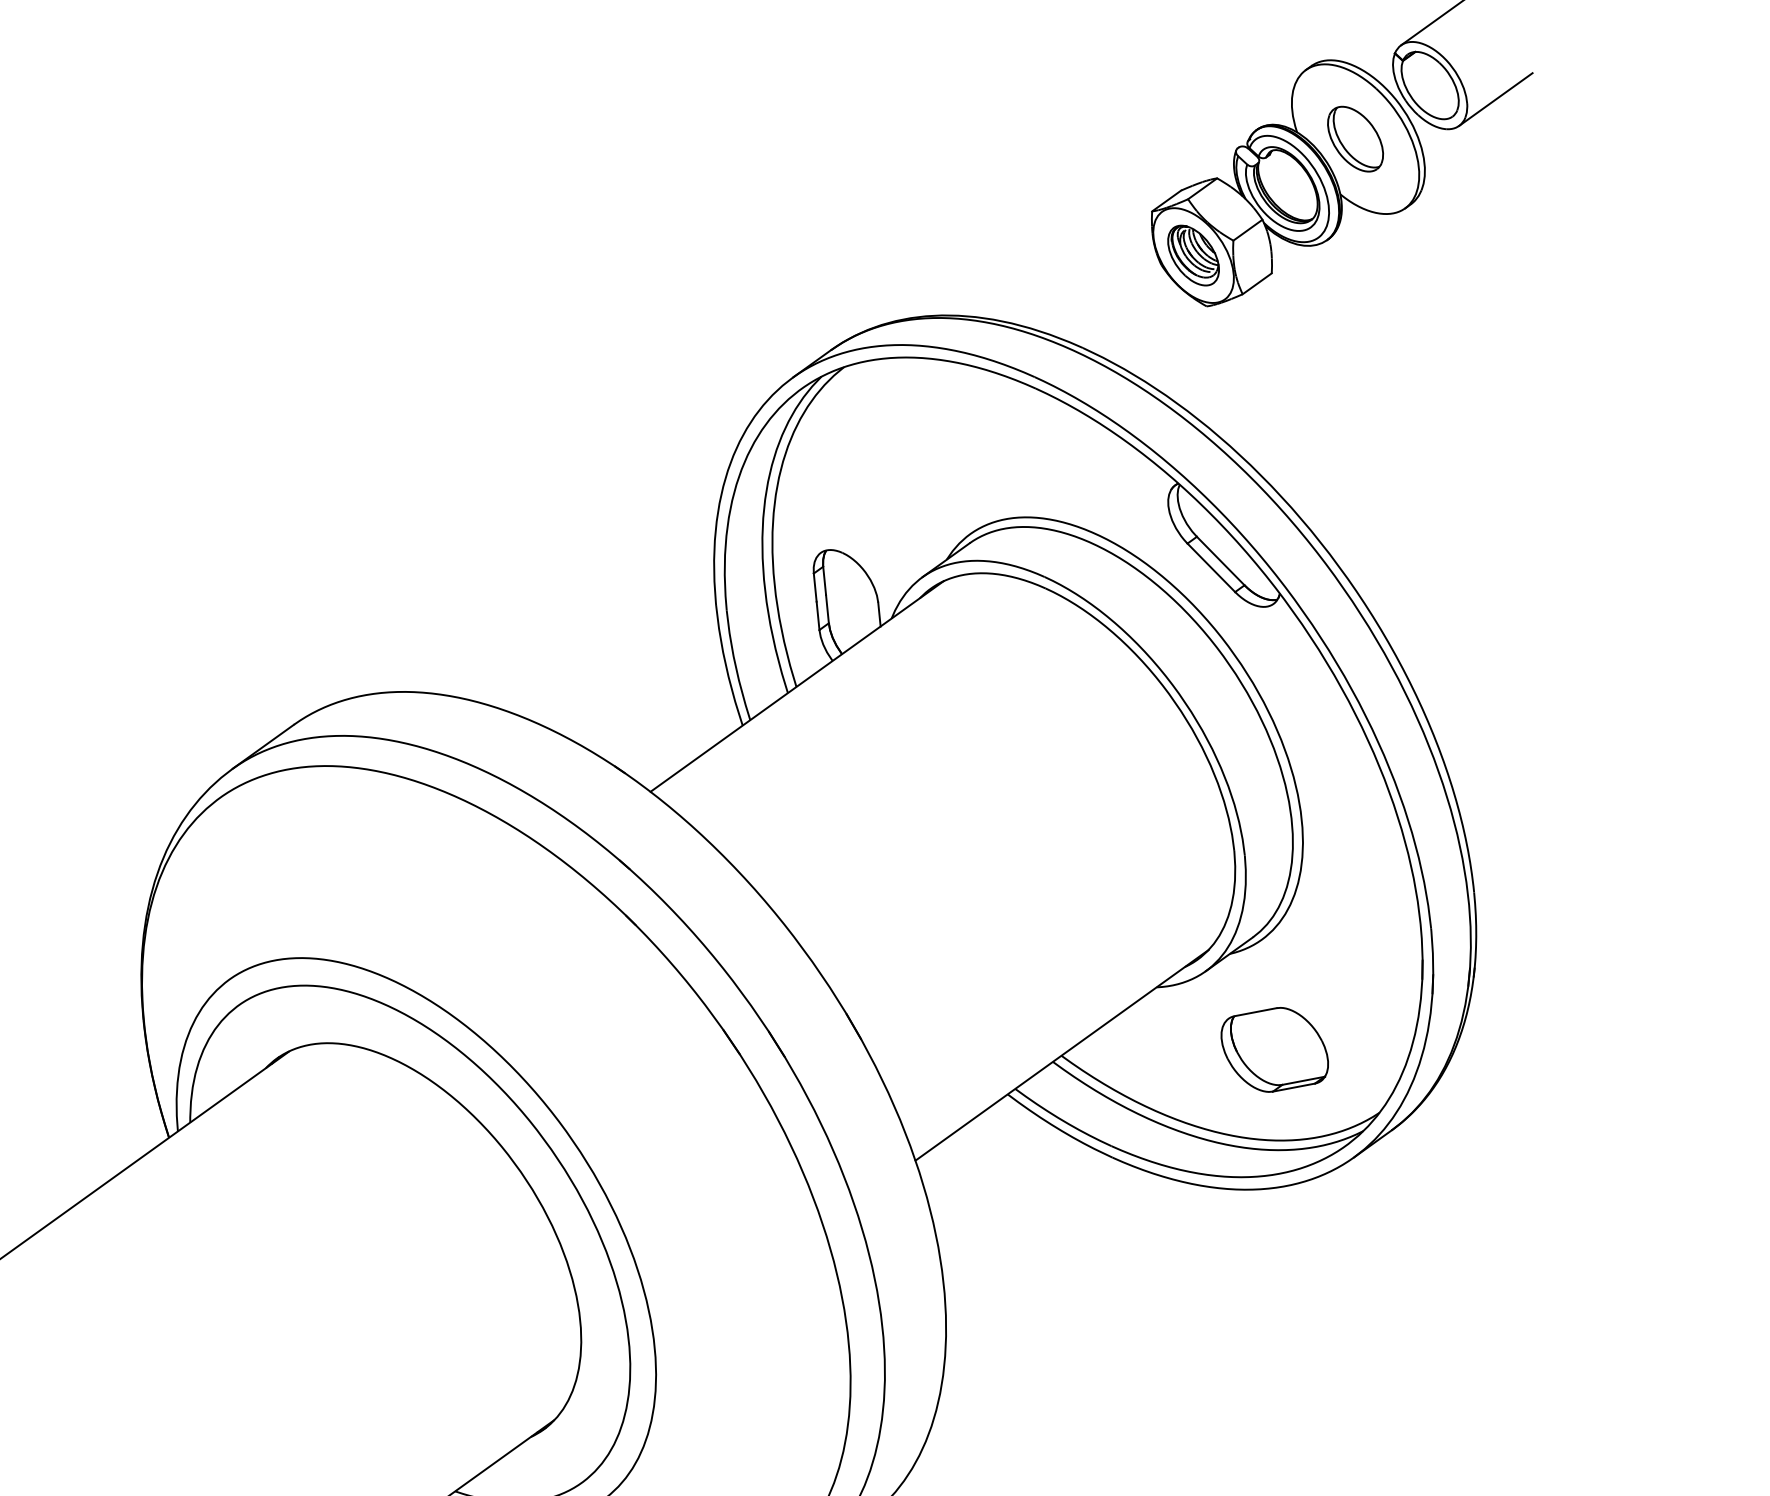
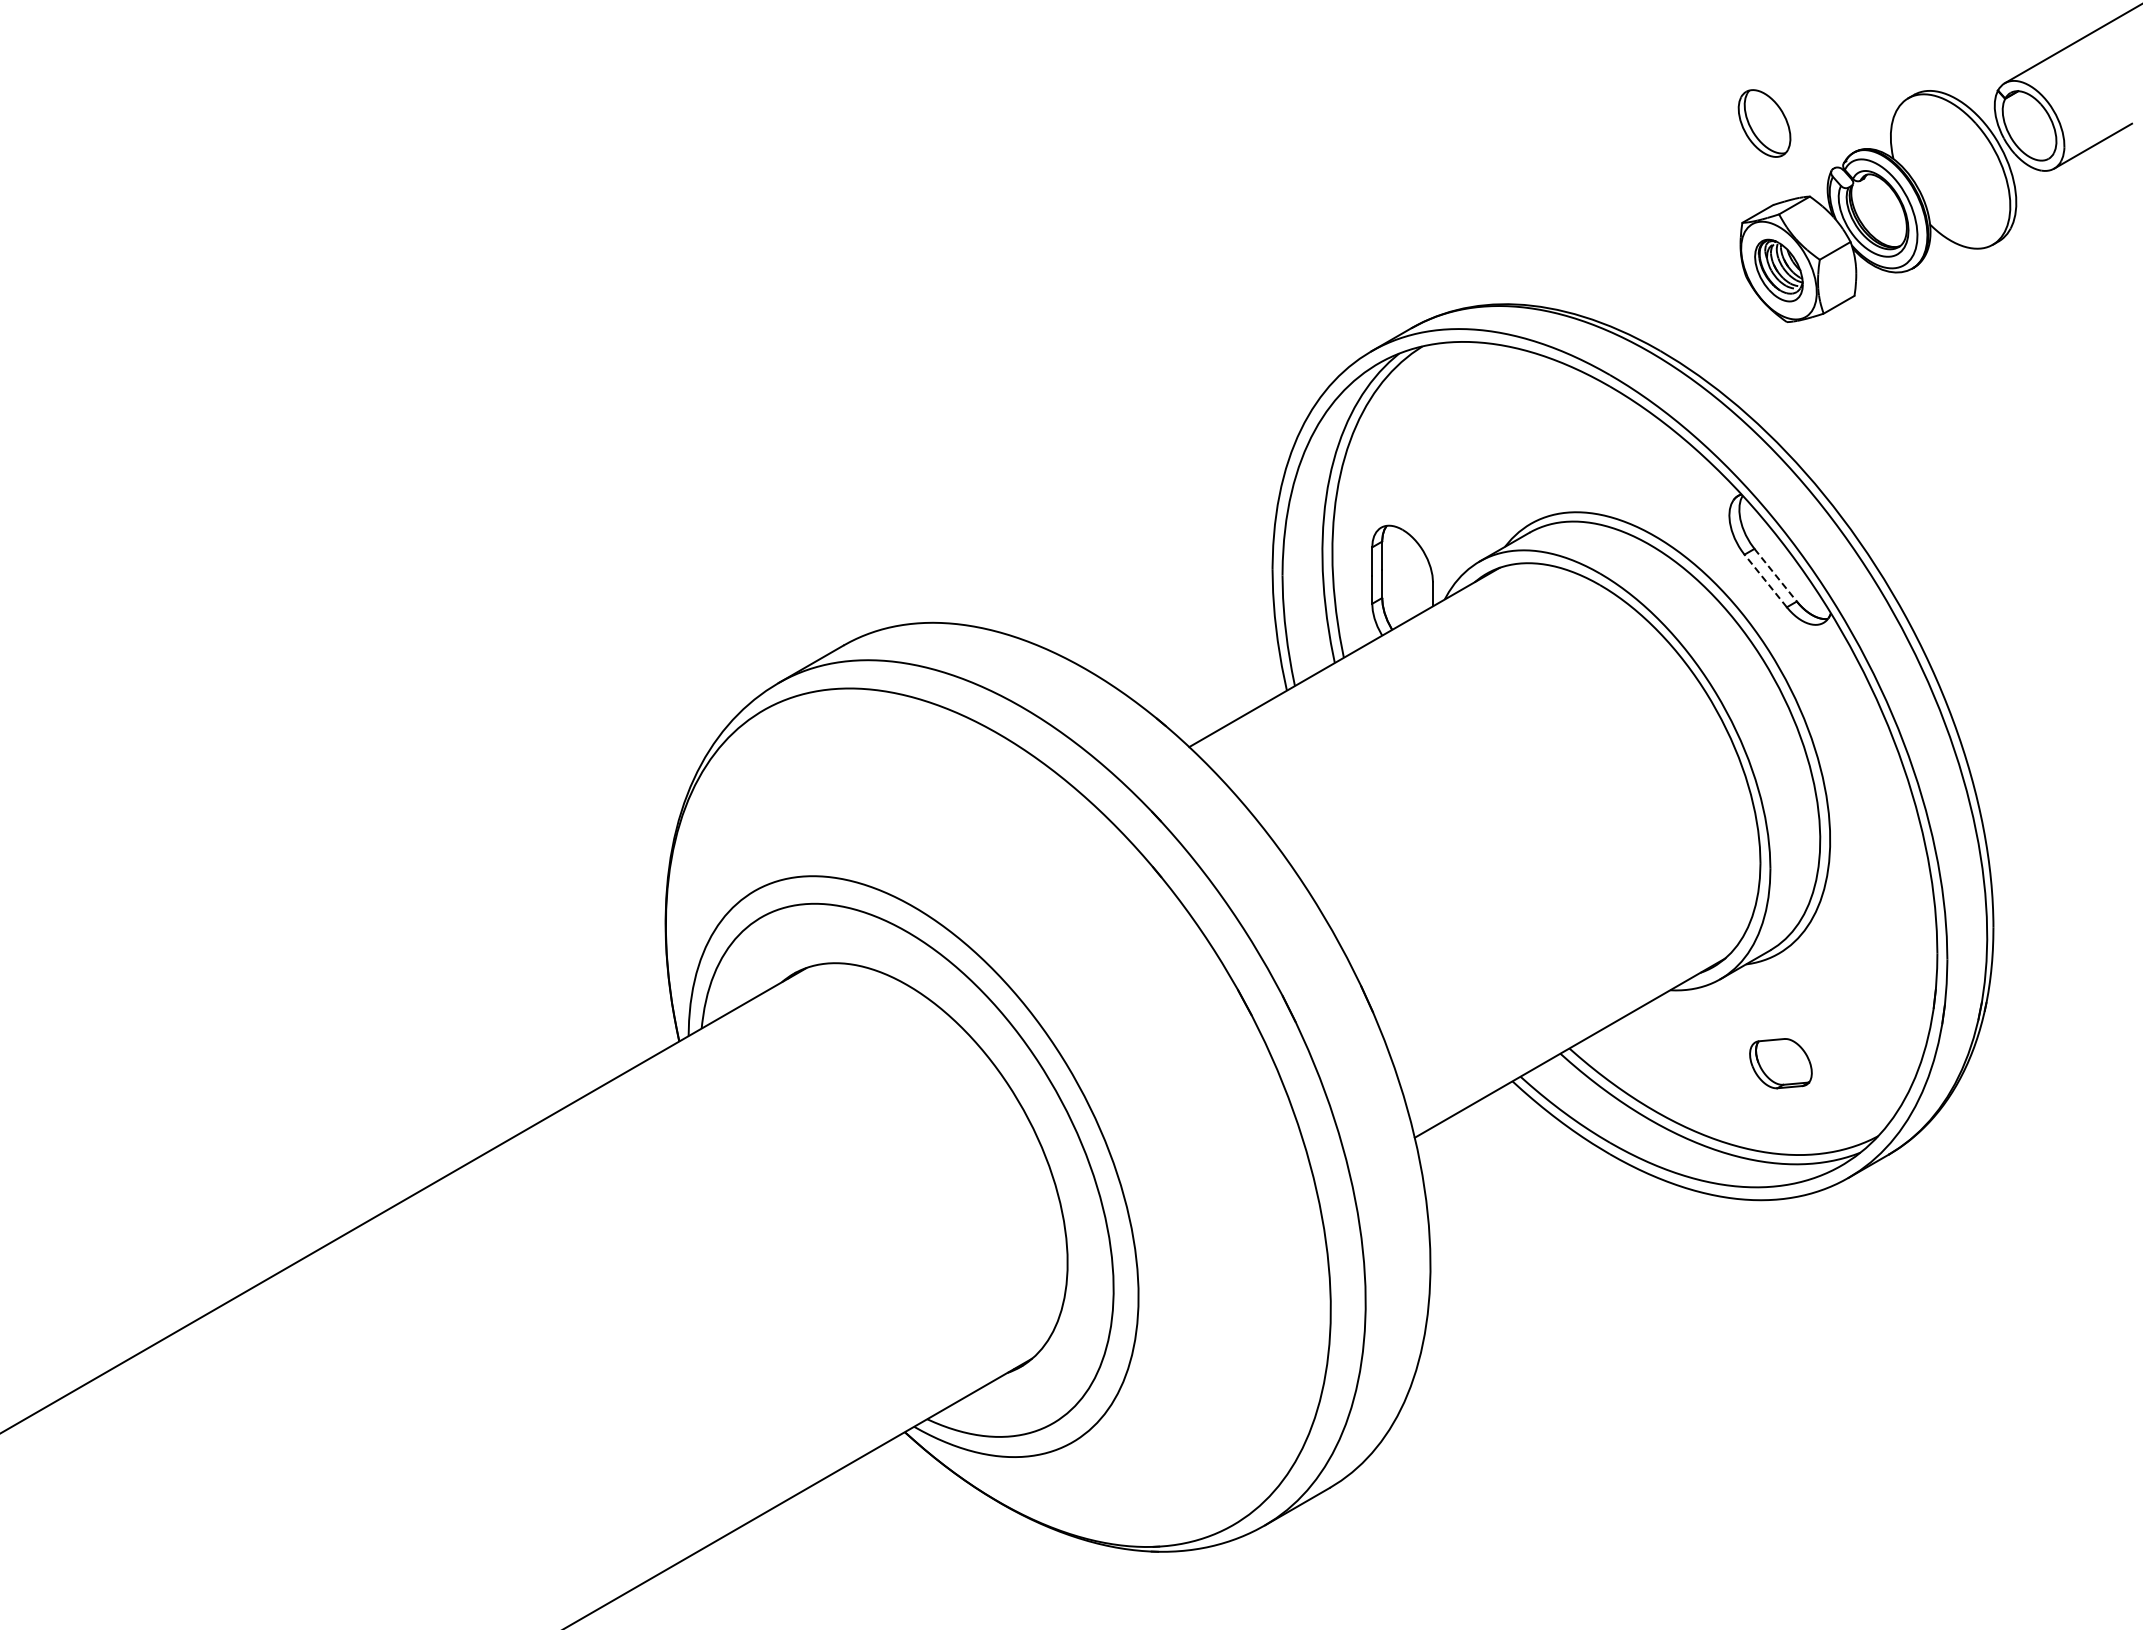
part: (1355, 139) -> (1764, 123), moved
line: (1220, 561) -> (1775, 575), solid -> dashed
line: (1211, 567) -> (1765, 580), solid -> dashed
part: (1274, 1049) -> (1780, 1063), size x0.6

